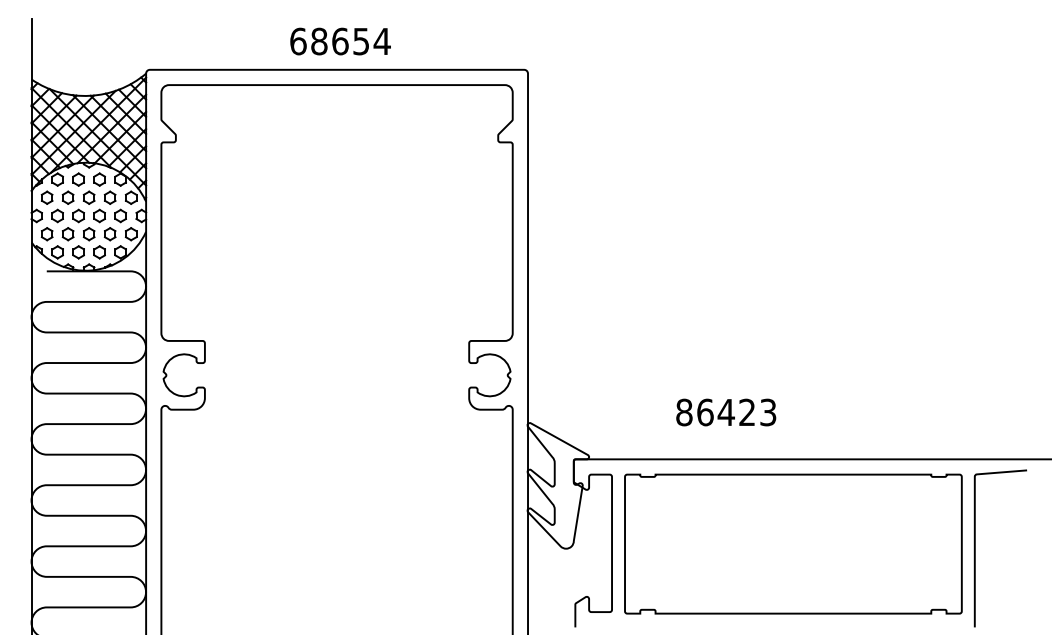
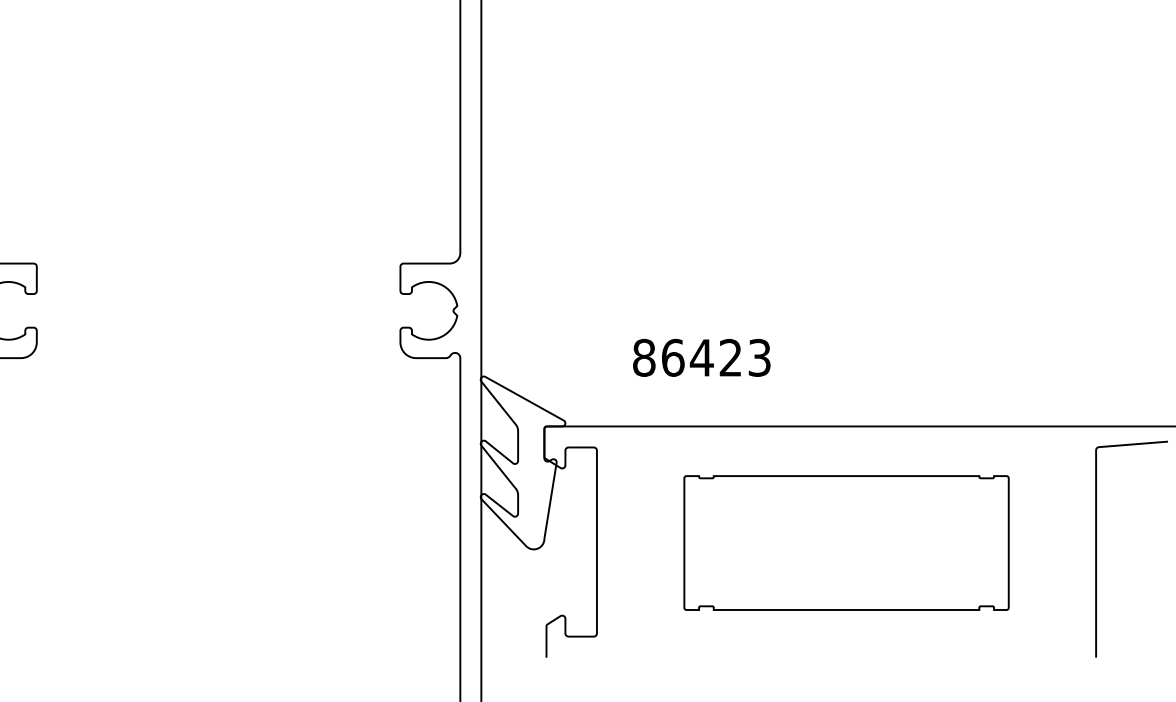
text: (726, 412) -> (702, 357), moved
part: (793, 543) -> (846, 542), size x0.7

